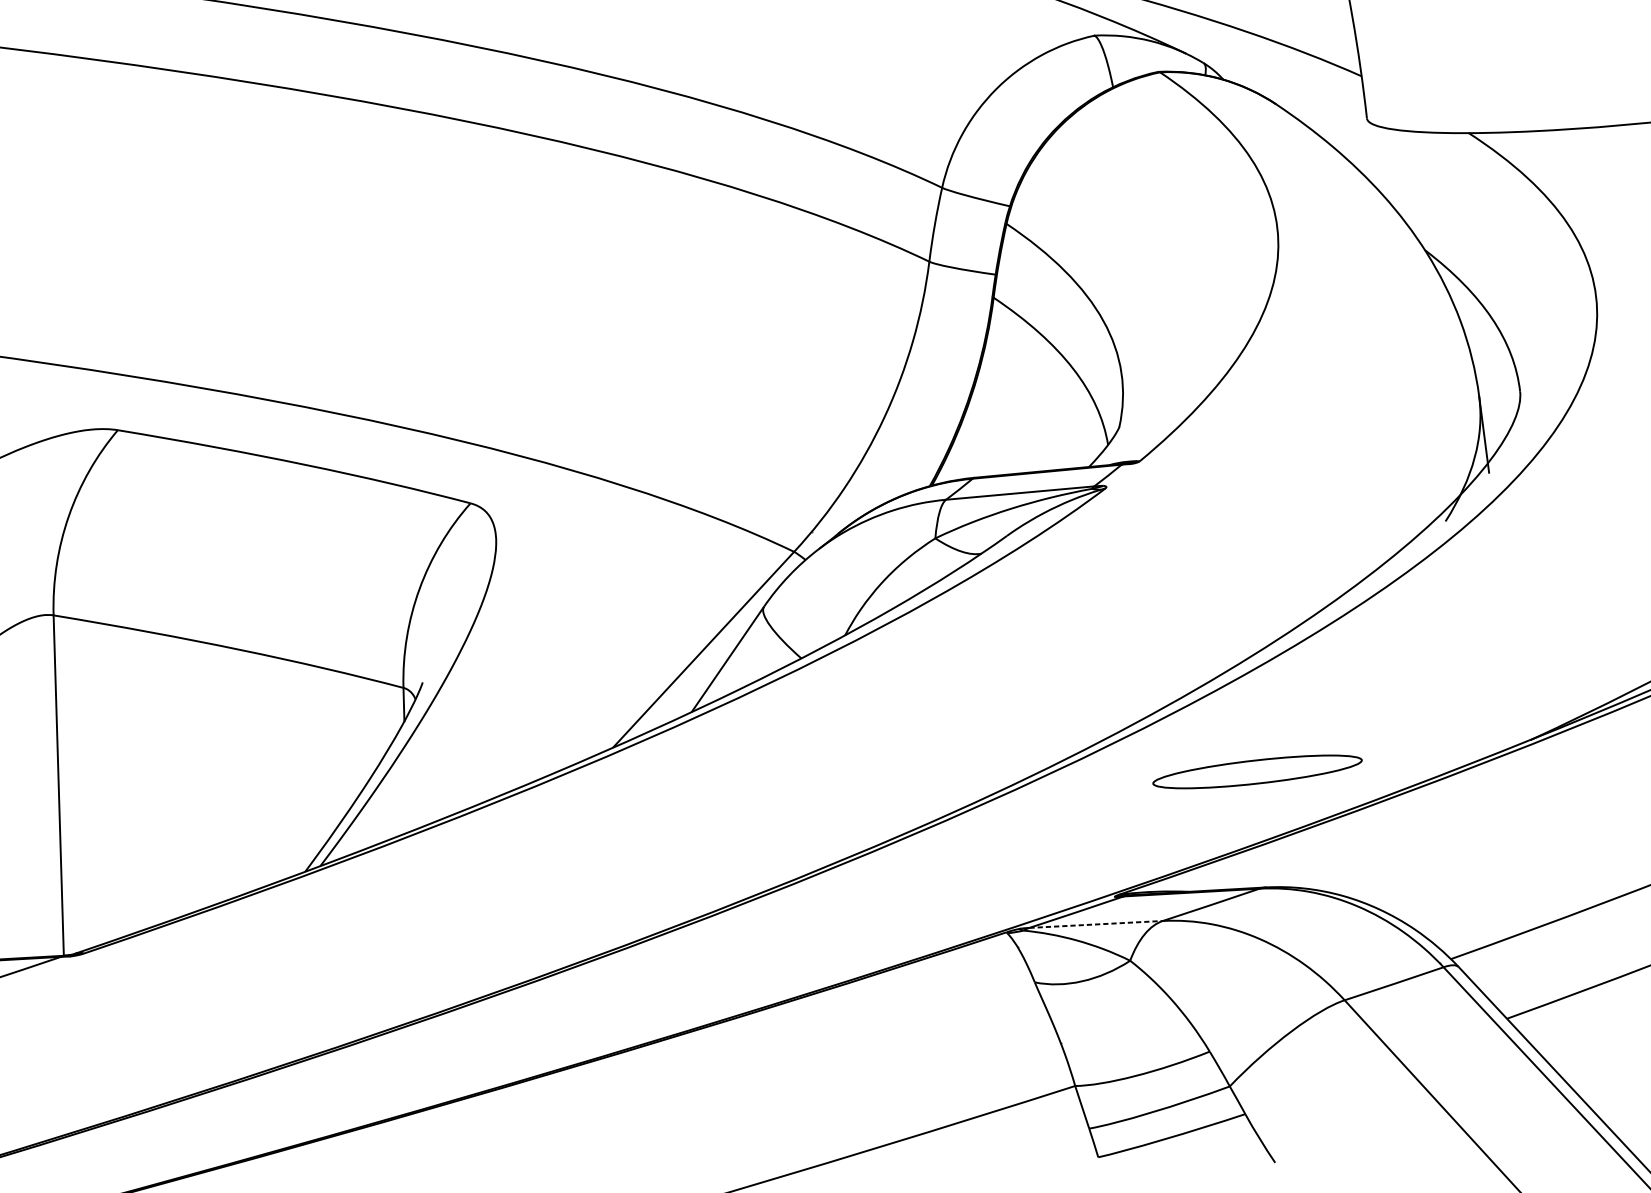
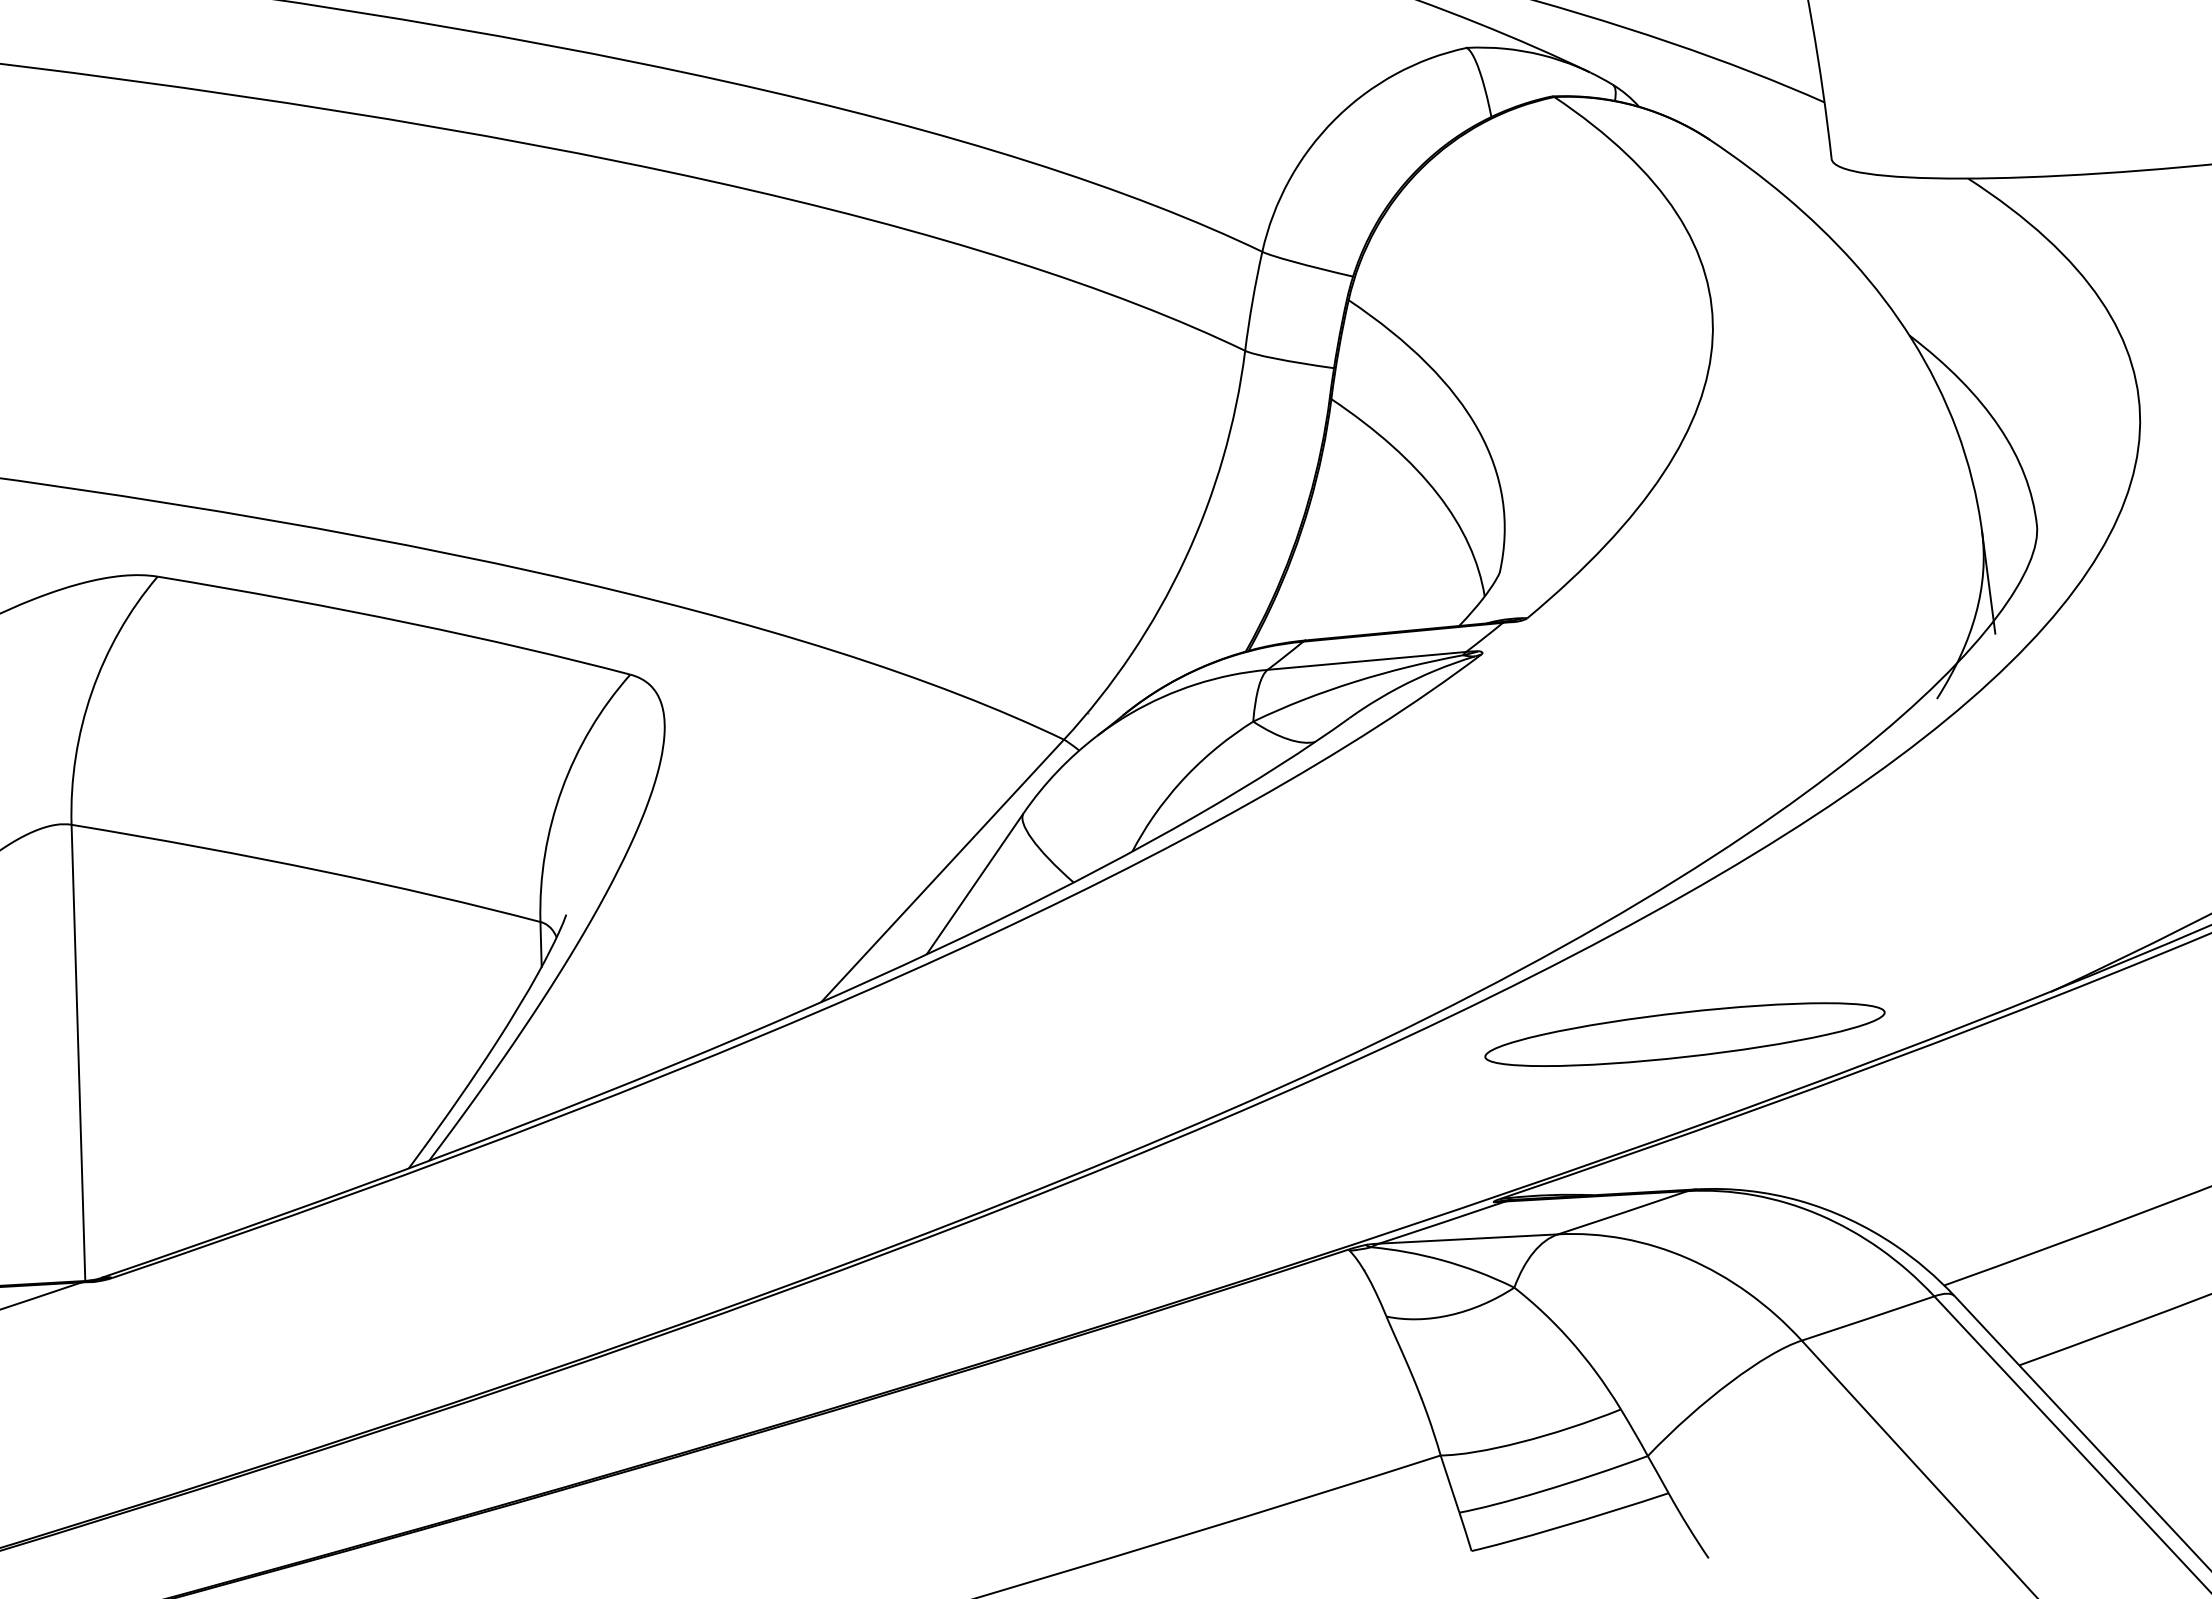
part: (1257, 771) -> (1684, 1034), size x1.43
line: (1095, 924) -> (1468, 1239), dashed -> solid

